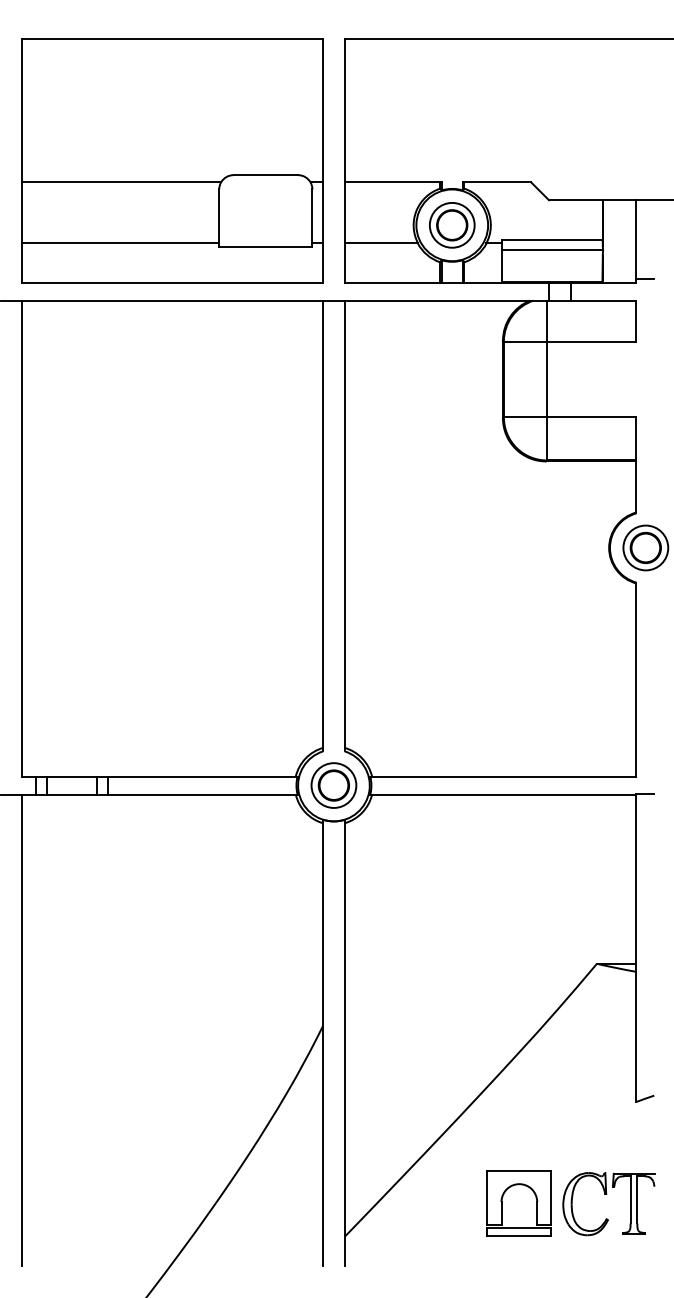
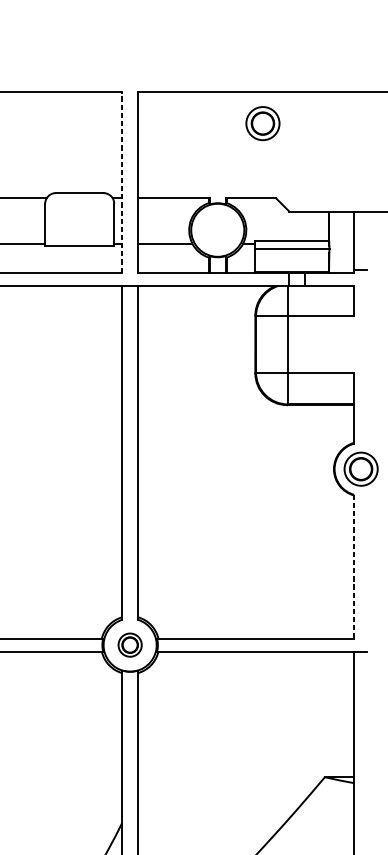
line: (323, 160) -> (122, 182), solid -> dashed
part: (452, 225) -> (263, 123), moved
line: (636, 679) -> (354, 566), solid -> dashed
part: (333, 785) -> (129, 645), size x0.7

